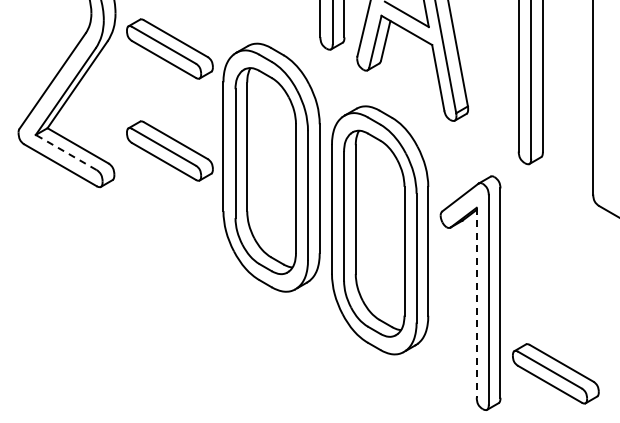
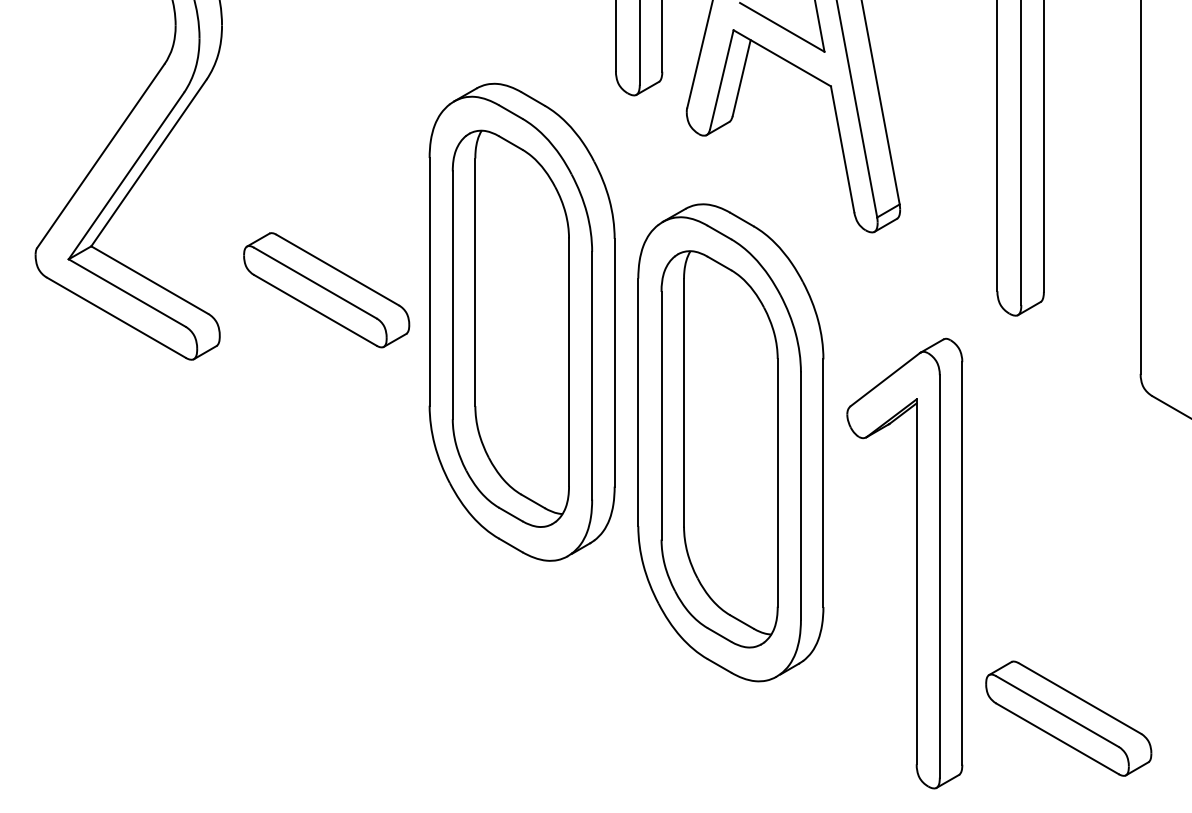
part: (169, 48) -> (325, 93), removed
line: (65, 152) -> (125, 293), dashed -> solid
line: (476, 302) -> (916, 581), dashed -> solid

